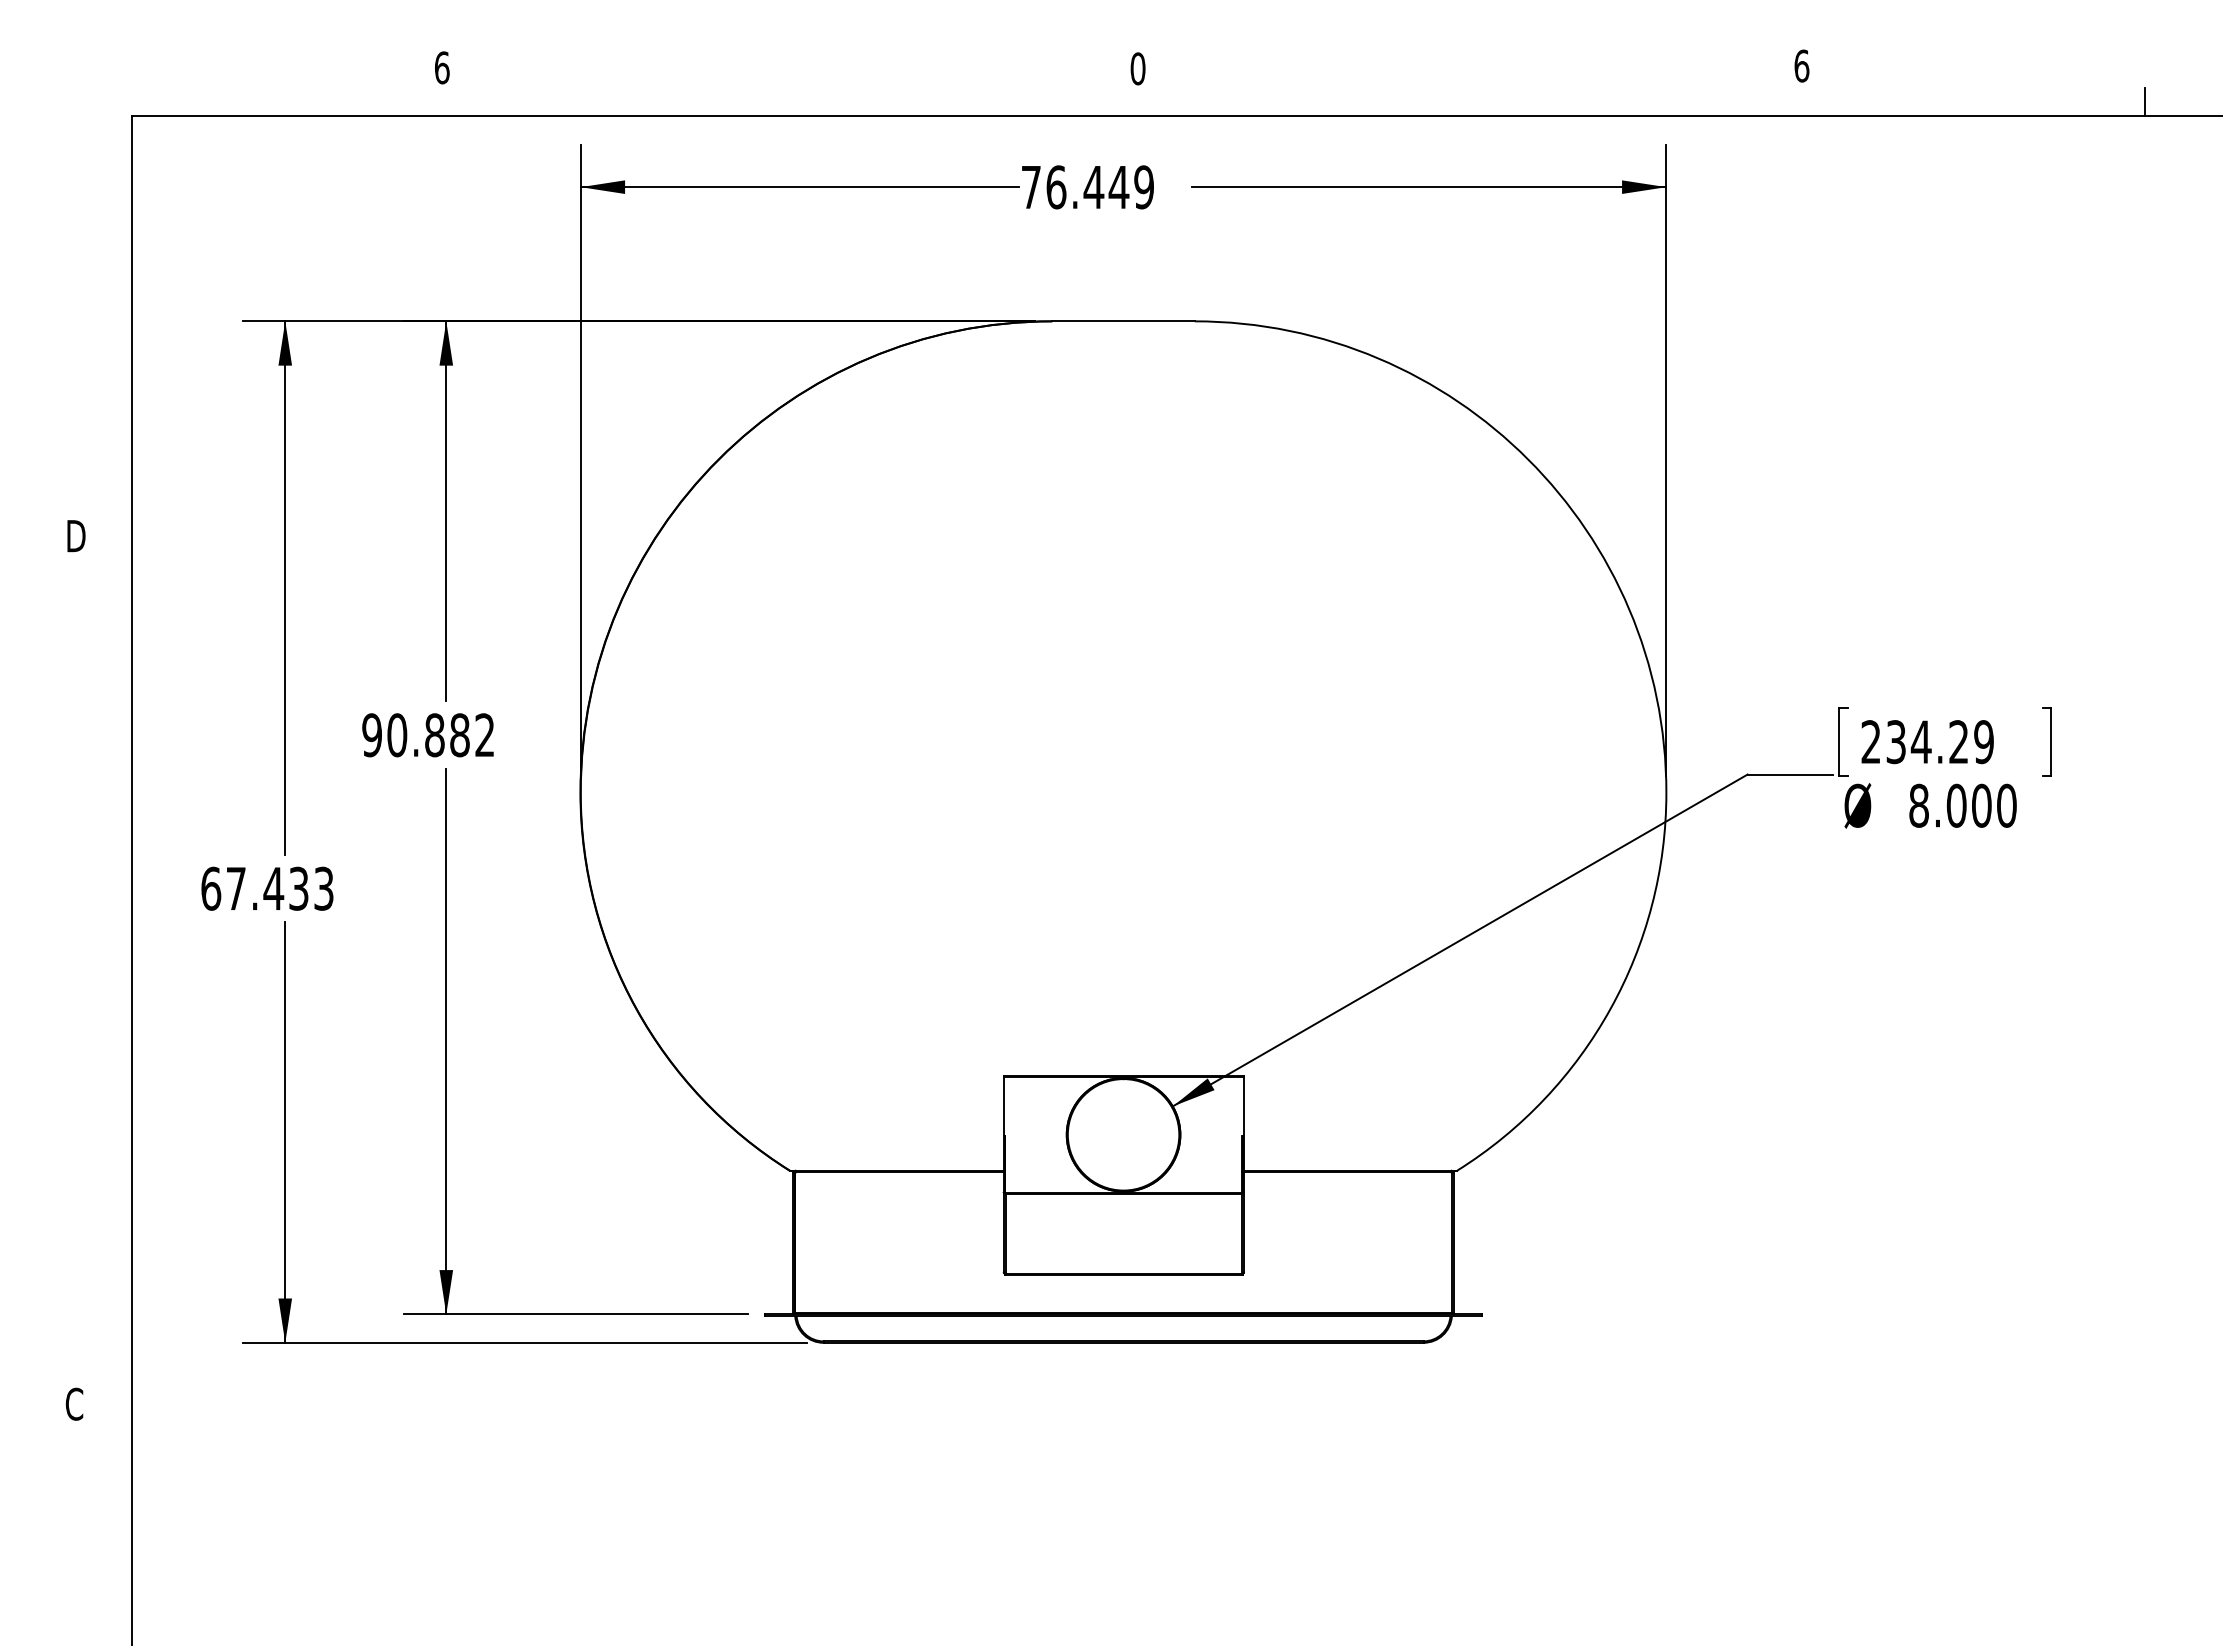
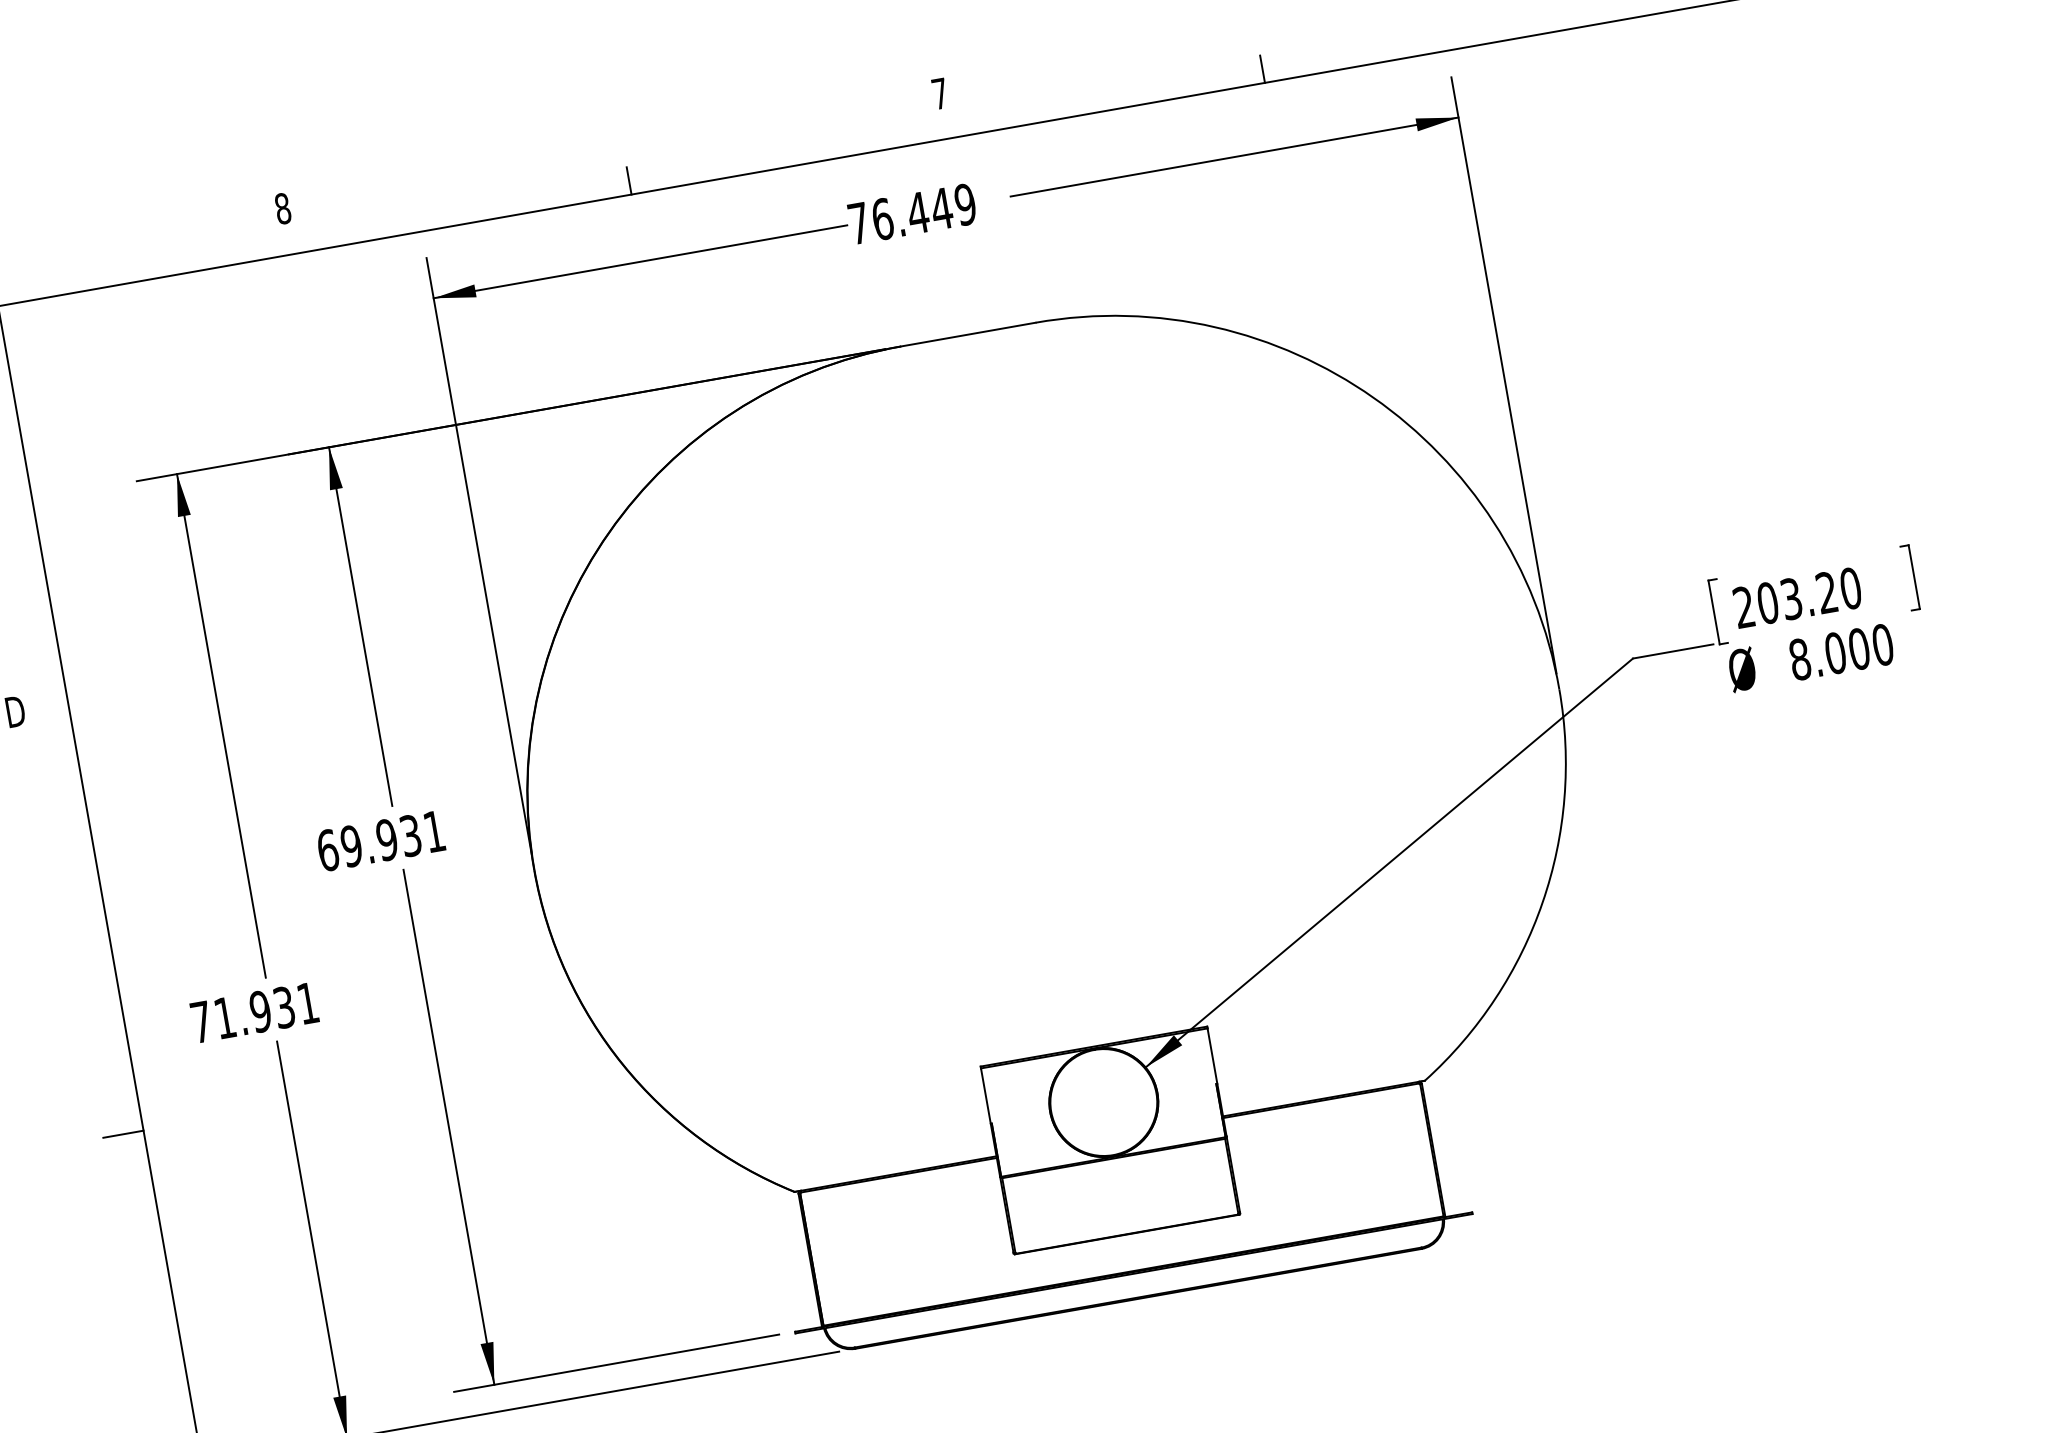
text: (441, 67) -> (282, 208), 6 -> 8
text: (1137, 68) -> (939, 93), 0 -> 7
line: (802, 101) -> (628, 180), added
line: (1473, 101) -> (1262, 68), added
text: (427, 735) -> (380, 841), 90.882 -> 69.931
text: (1939, 742) -> (1808, 596), 234.29 -> 203.20
text: (267, 888) -> (254, 1012), 67.433 -> 71.931
line: (110, 989) -> (123, 1133), added

